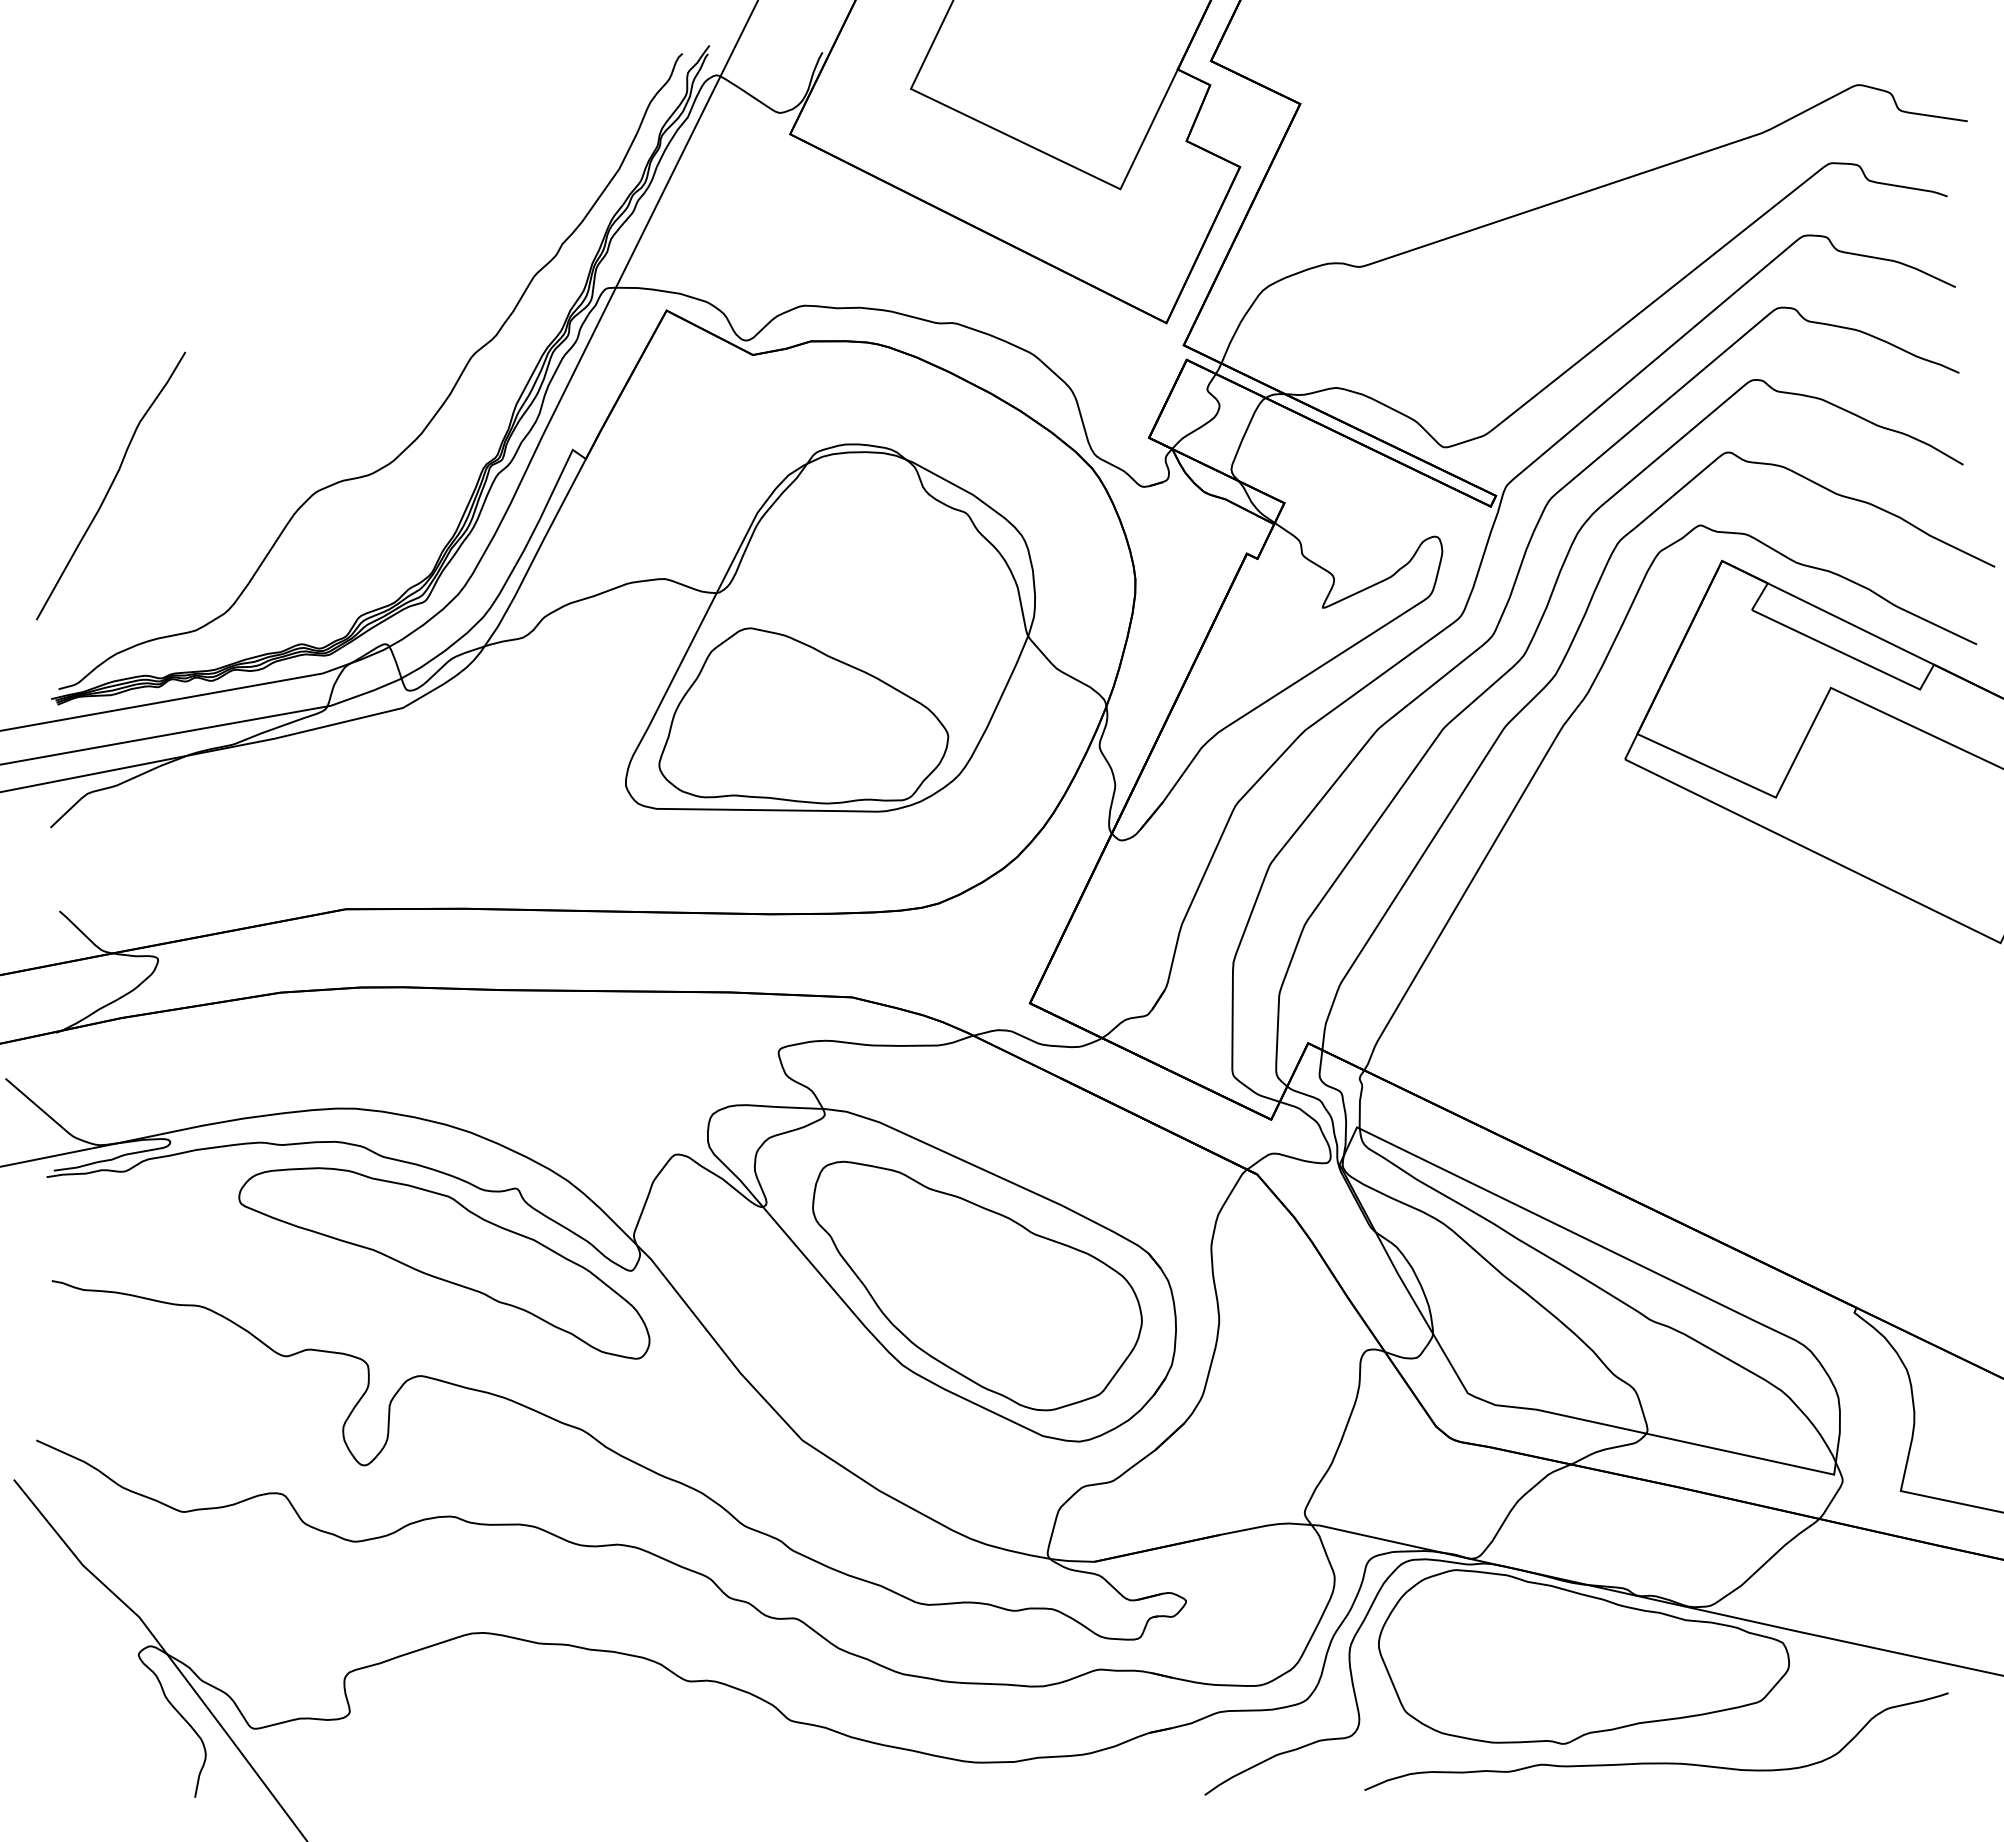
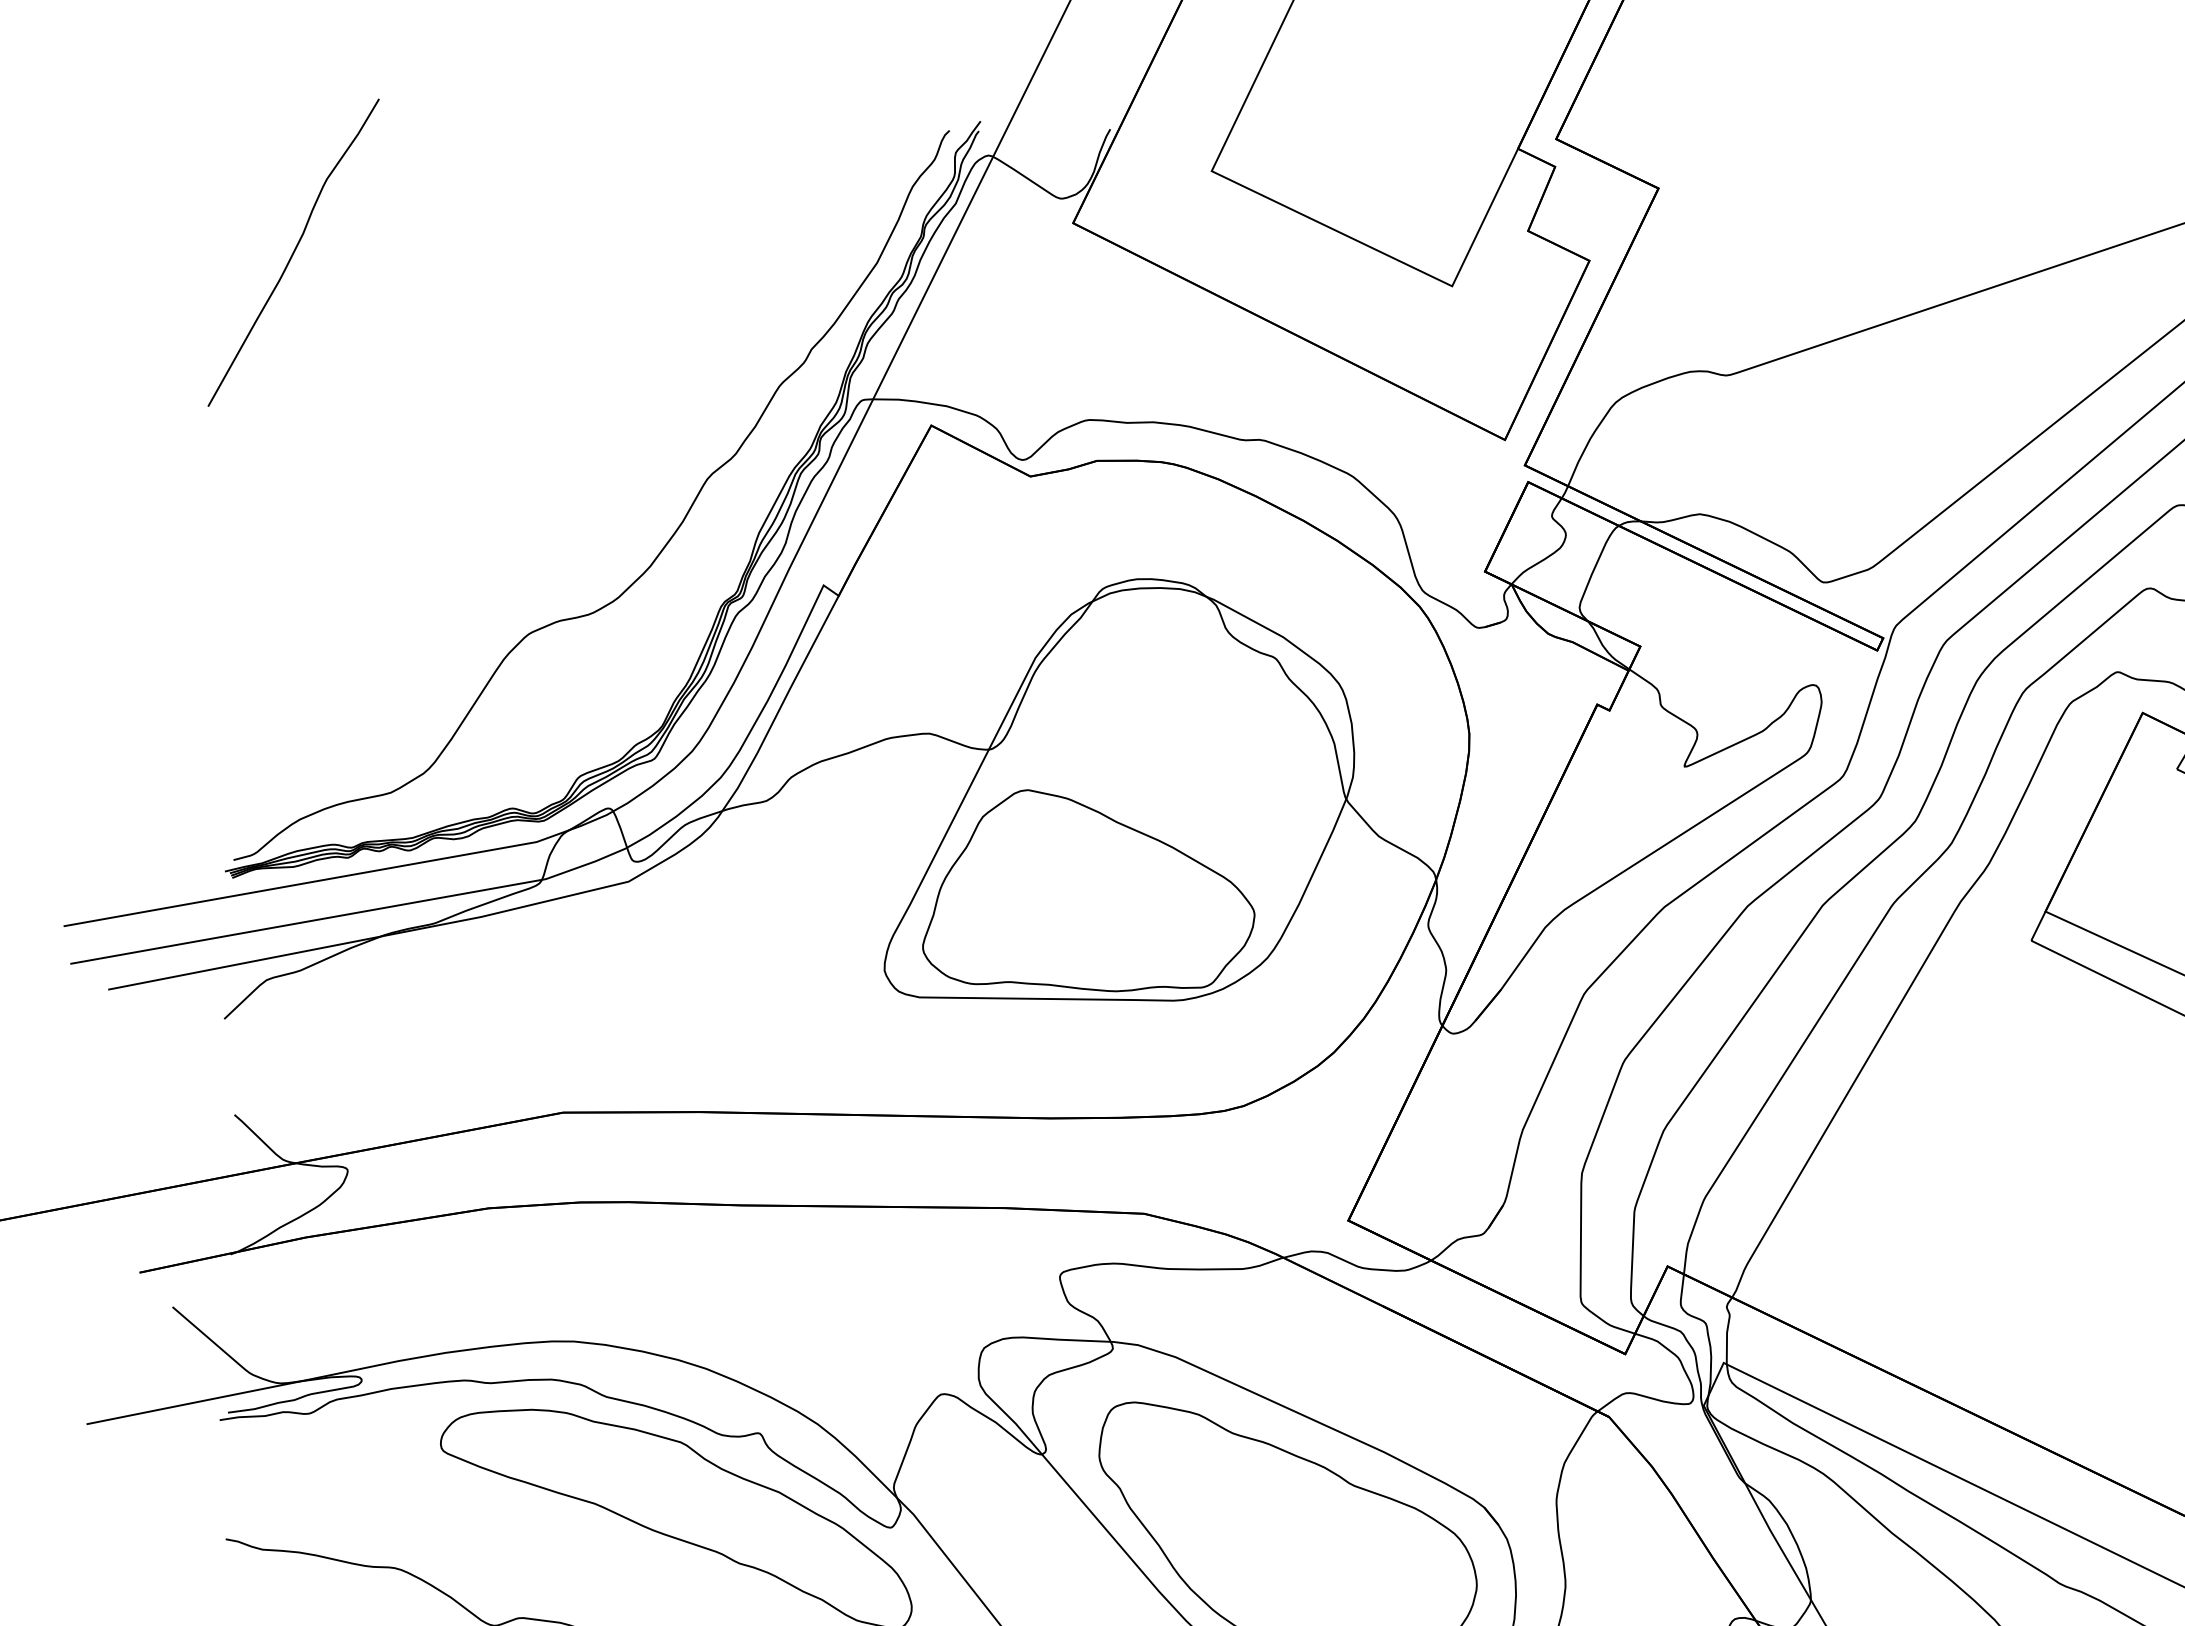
curve: (111, 485) -> (294, 252), moved

